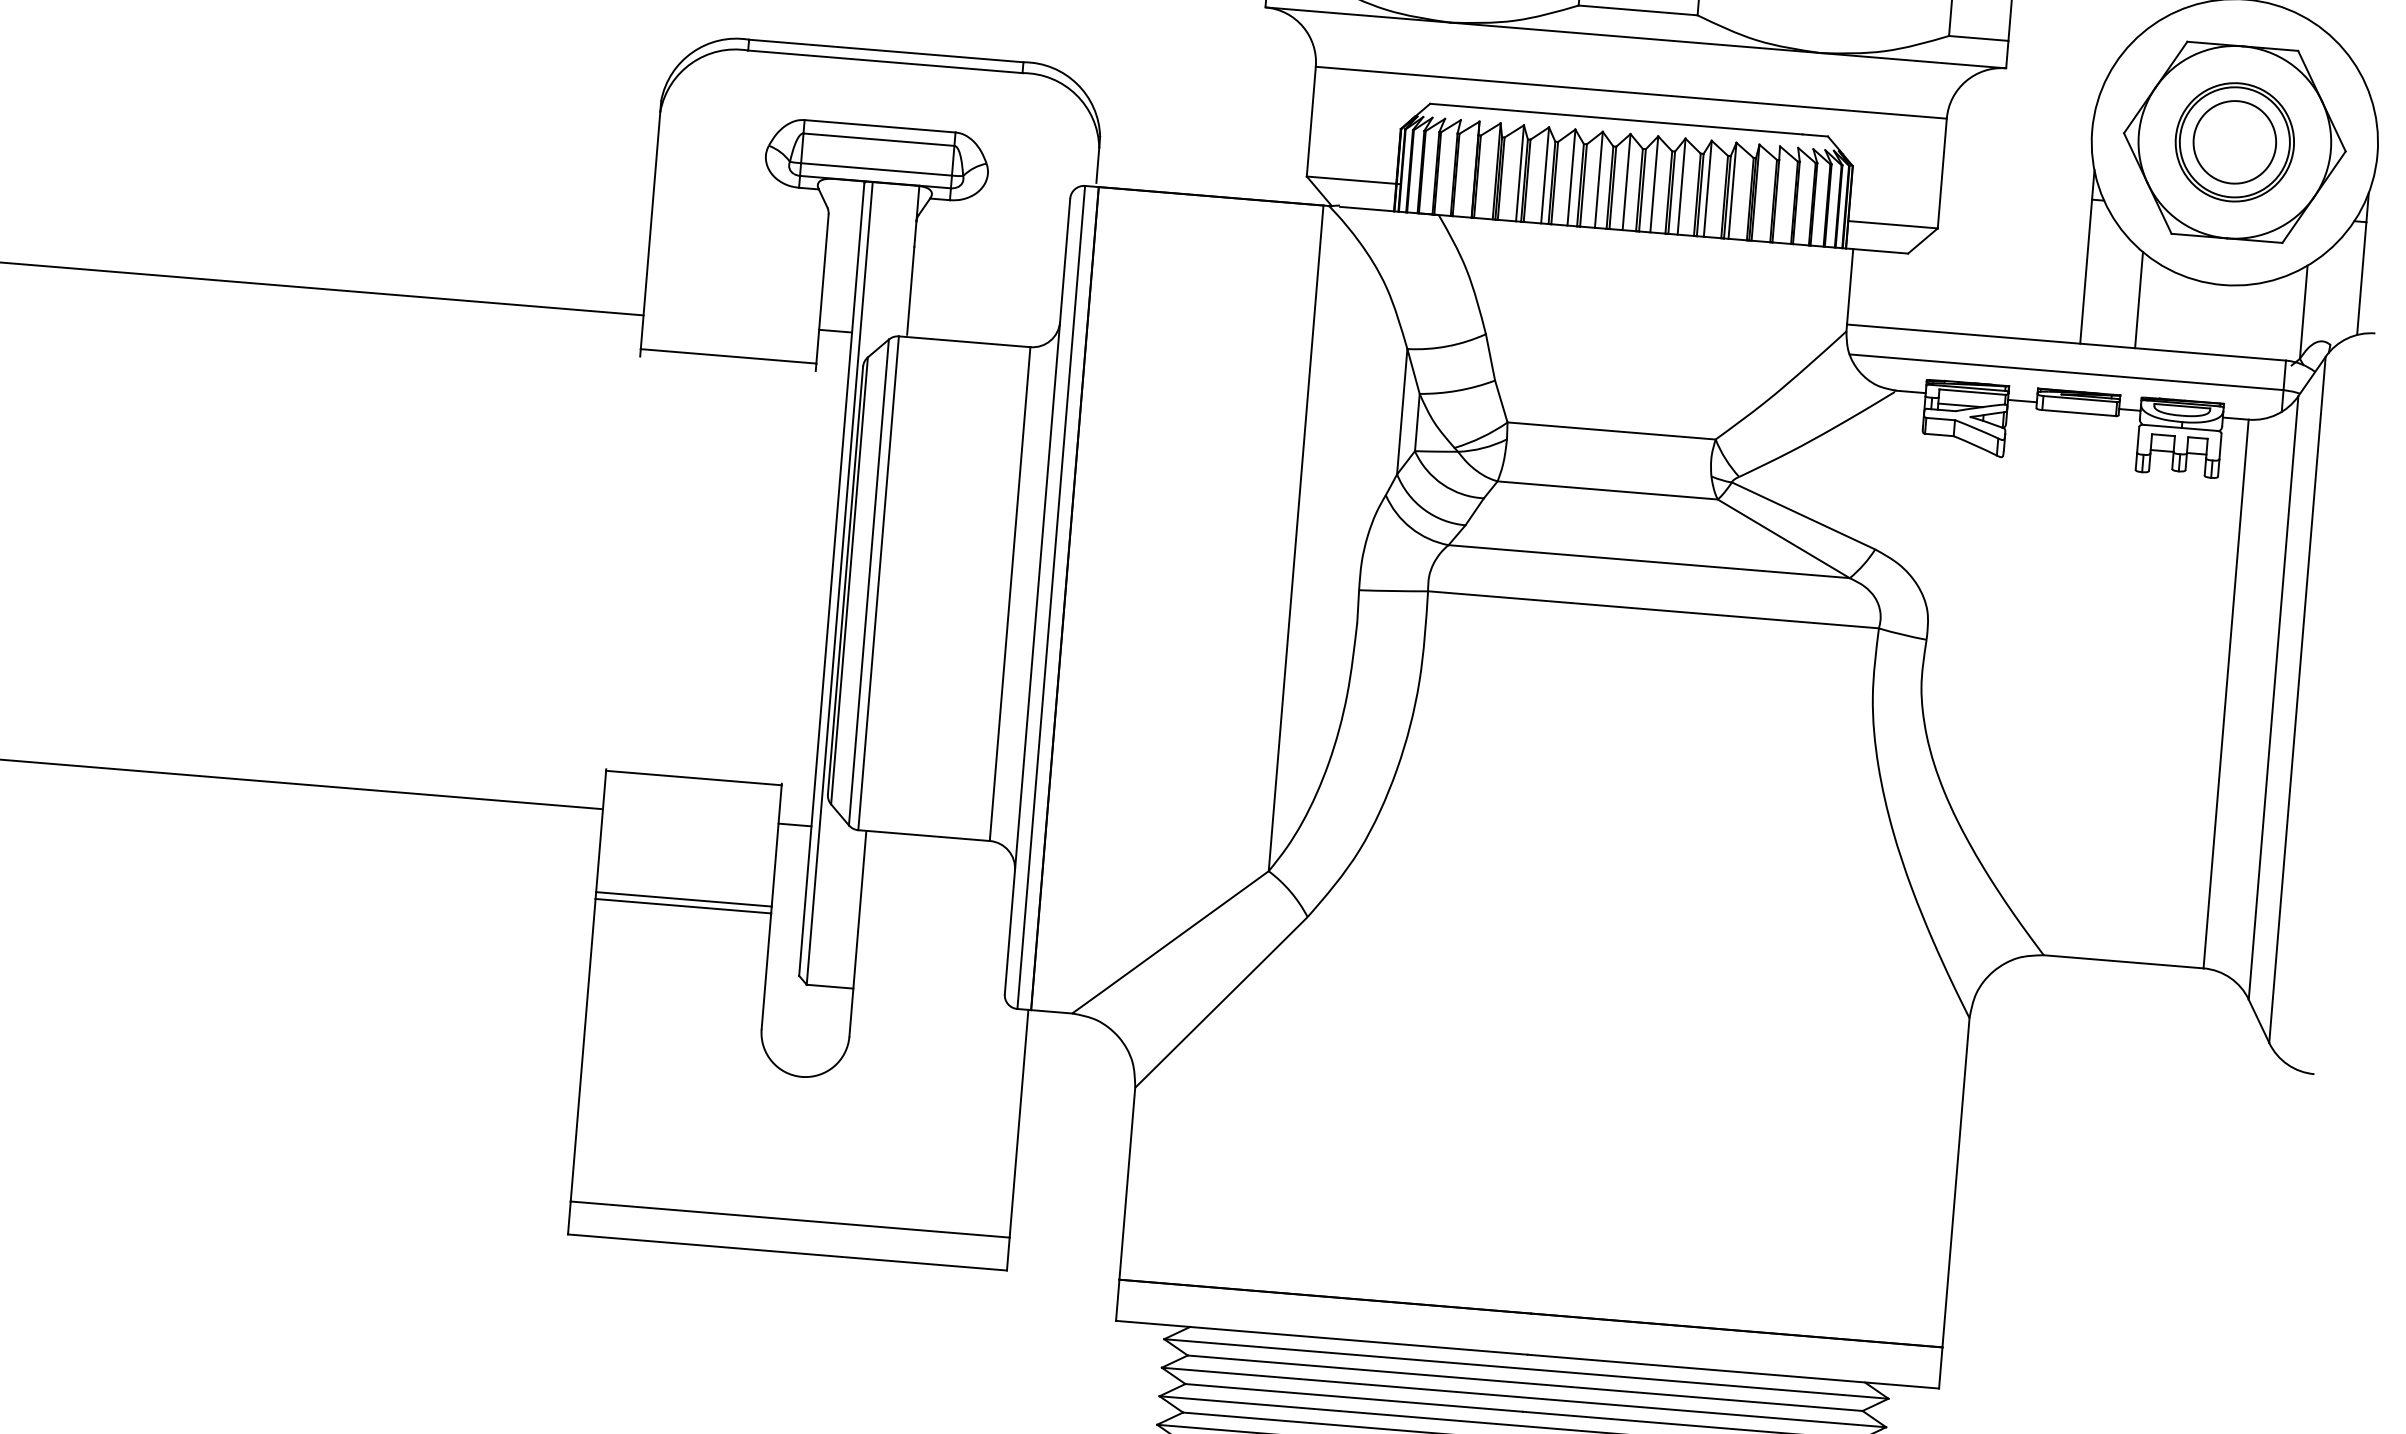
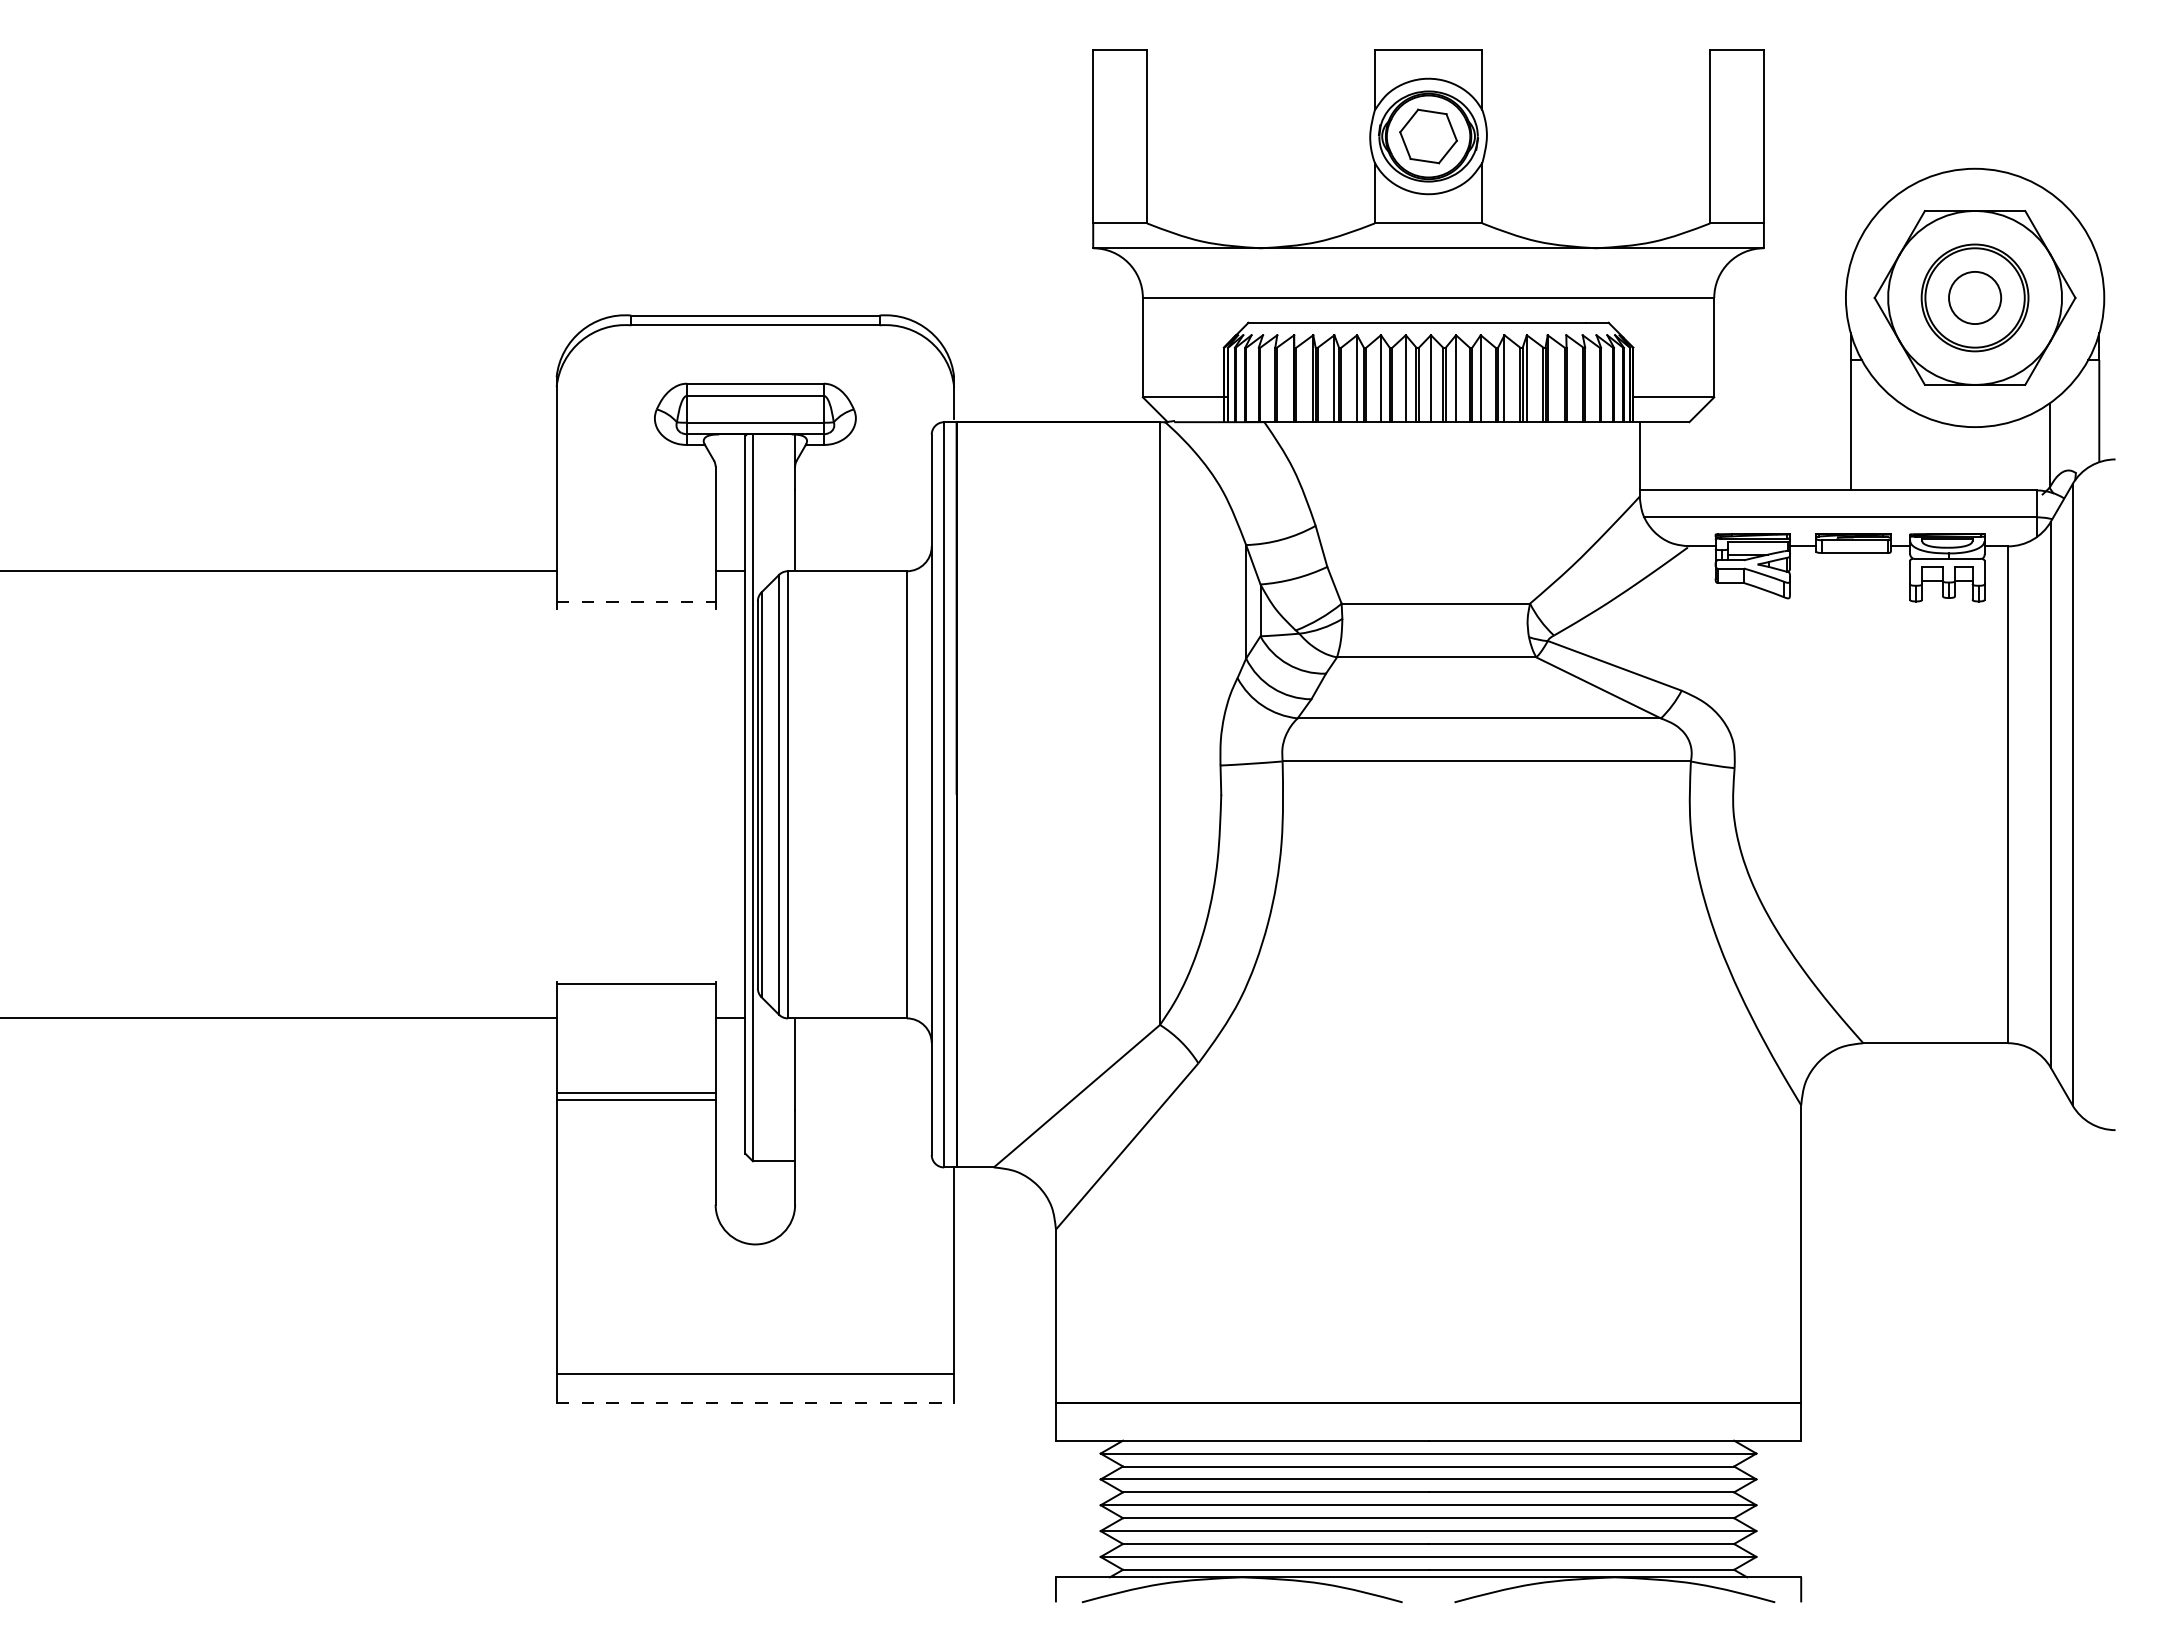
circle: (2234, 141) -> (1974, 297), size x0.7
line: (2139, 299) -> (1900, 446), removed
line: (729, 356) -> (636, 601), solid -> dashed
line: (787, 1252) -> (755, 1403), solid -> dashed

